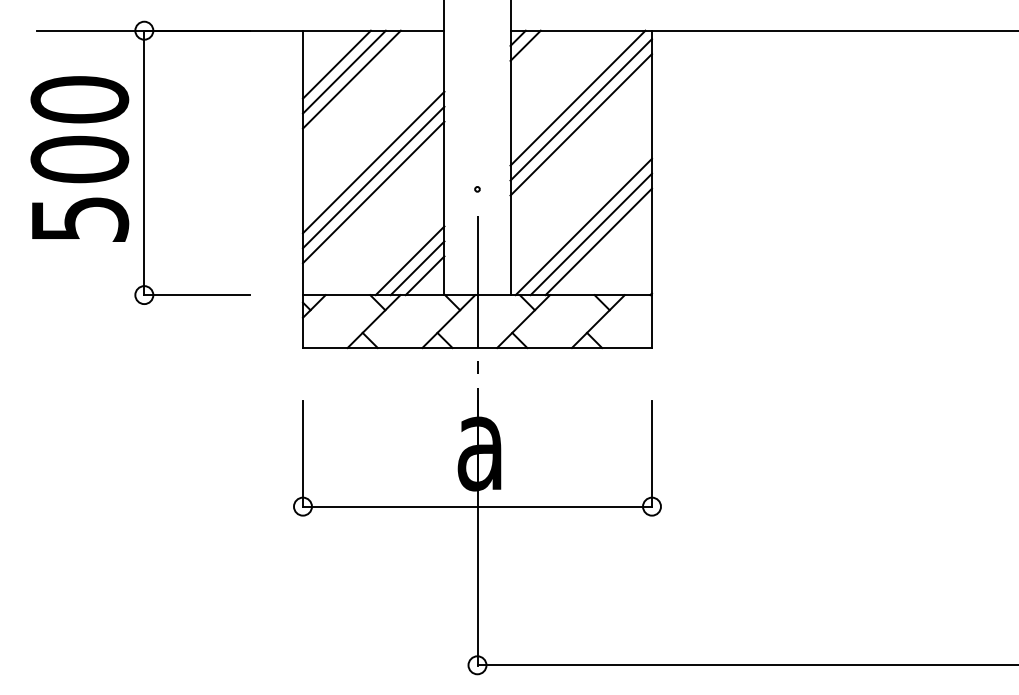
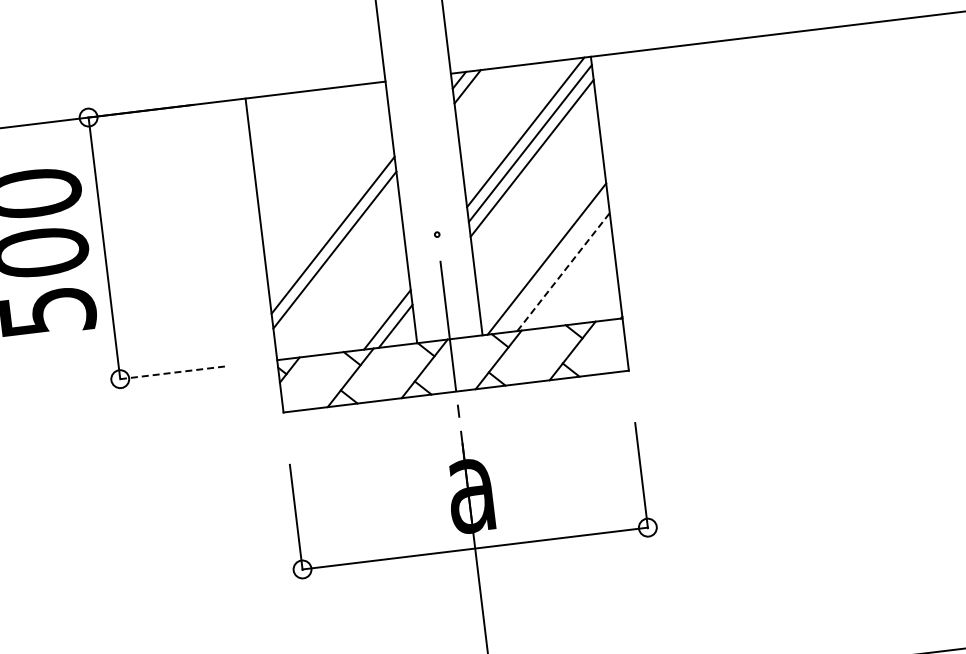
line: (336, 64) -> (282, 127), removed
line: (343, 71) -> (290, 134), removed
line: (351, 79) -> (299, 141), removed
line: (373, 162) -> (331, 220), removed
line: (591, 234) -> (555, 265), removed
line: (599, 241) -> (564, 271), solid -> dashed
line: (409, 260) -> (378, 313), removed
line: (196, 295) -> (171, 373), solid -> dashed

